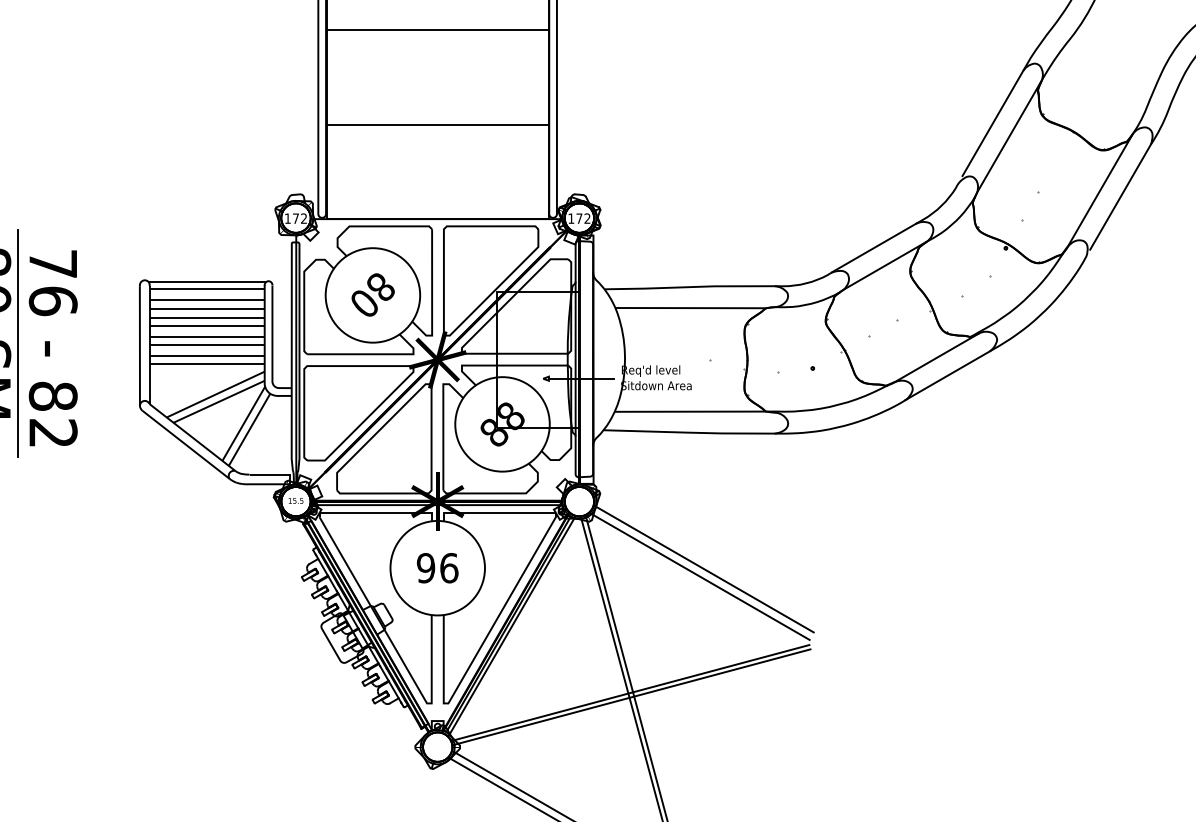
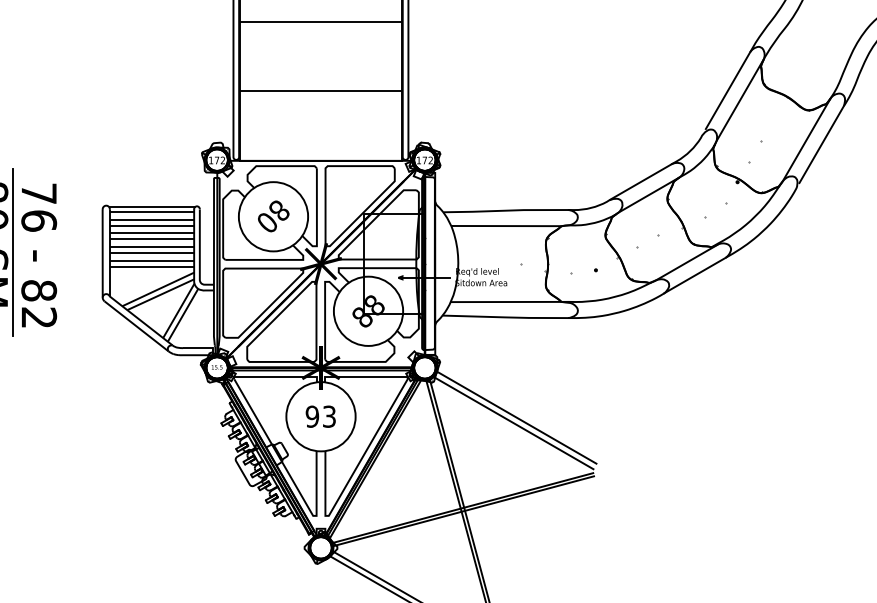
text: (449, 568) -> (329, 416), 96 -> 93

